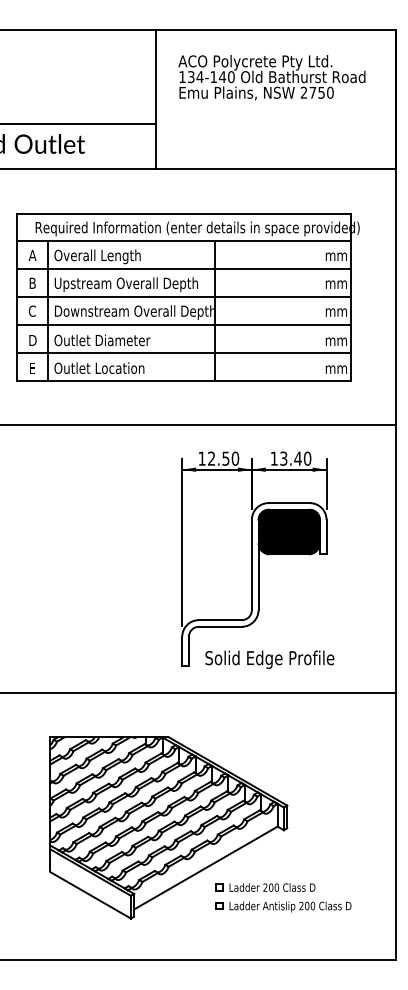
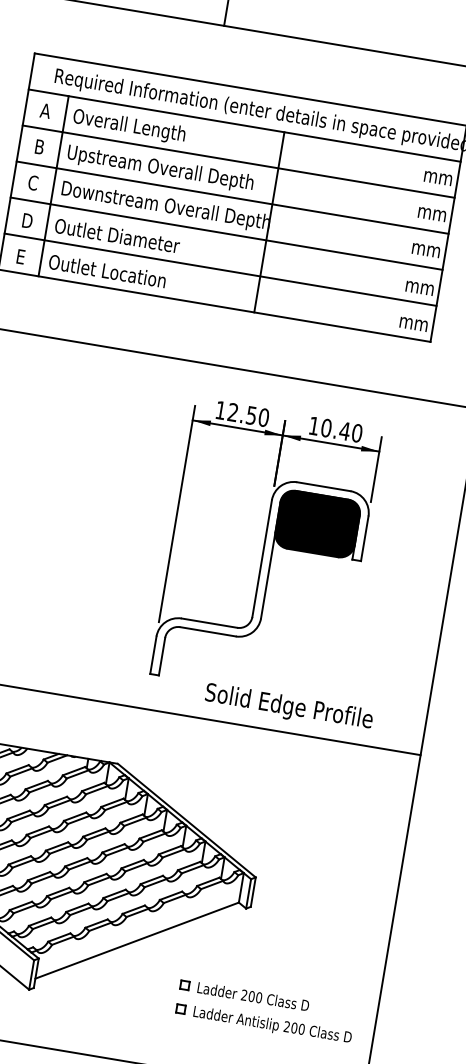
text: (283, 458) -> (326, 427), 13.40 -> 10.40
text: (269, 659) -> (288, 707), moved
part: (283, 897) -> (265, 1011), moved

